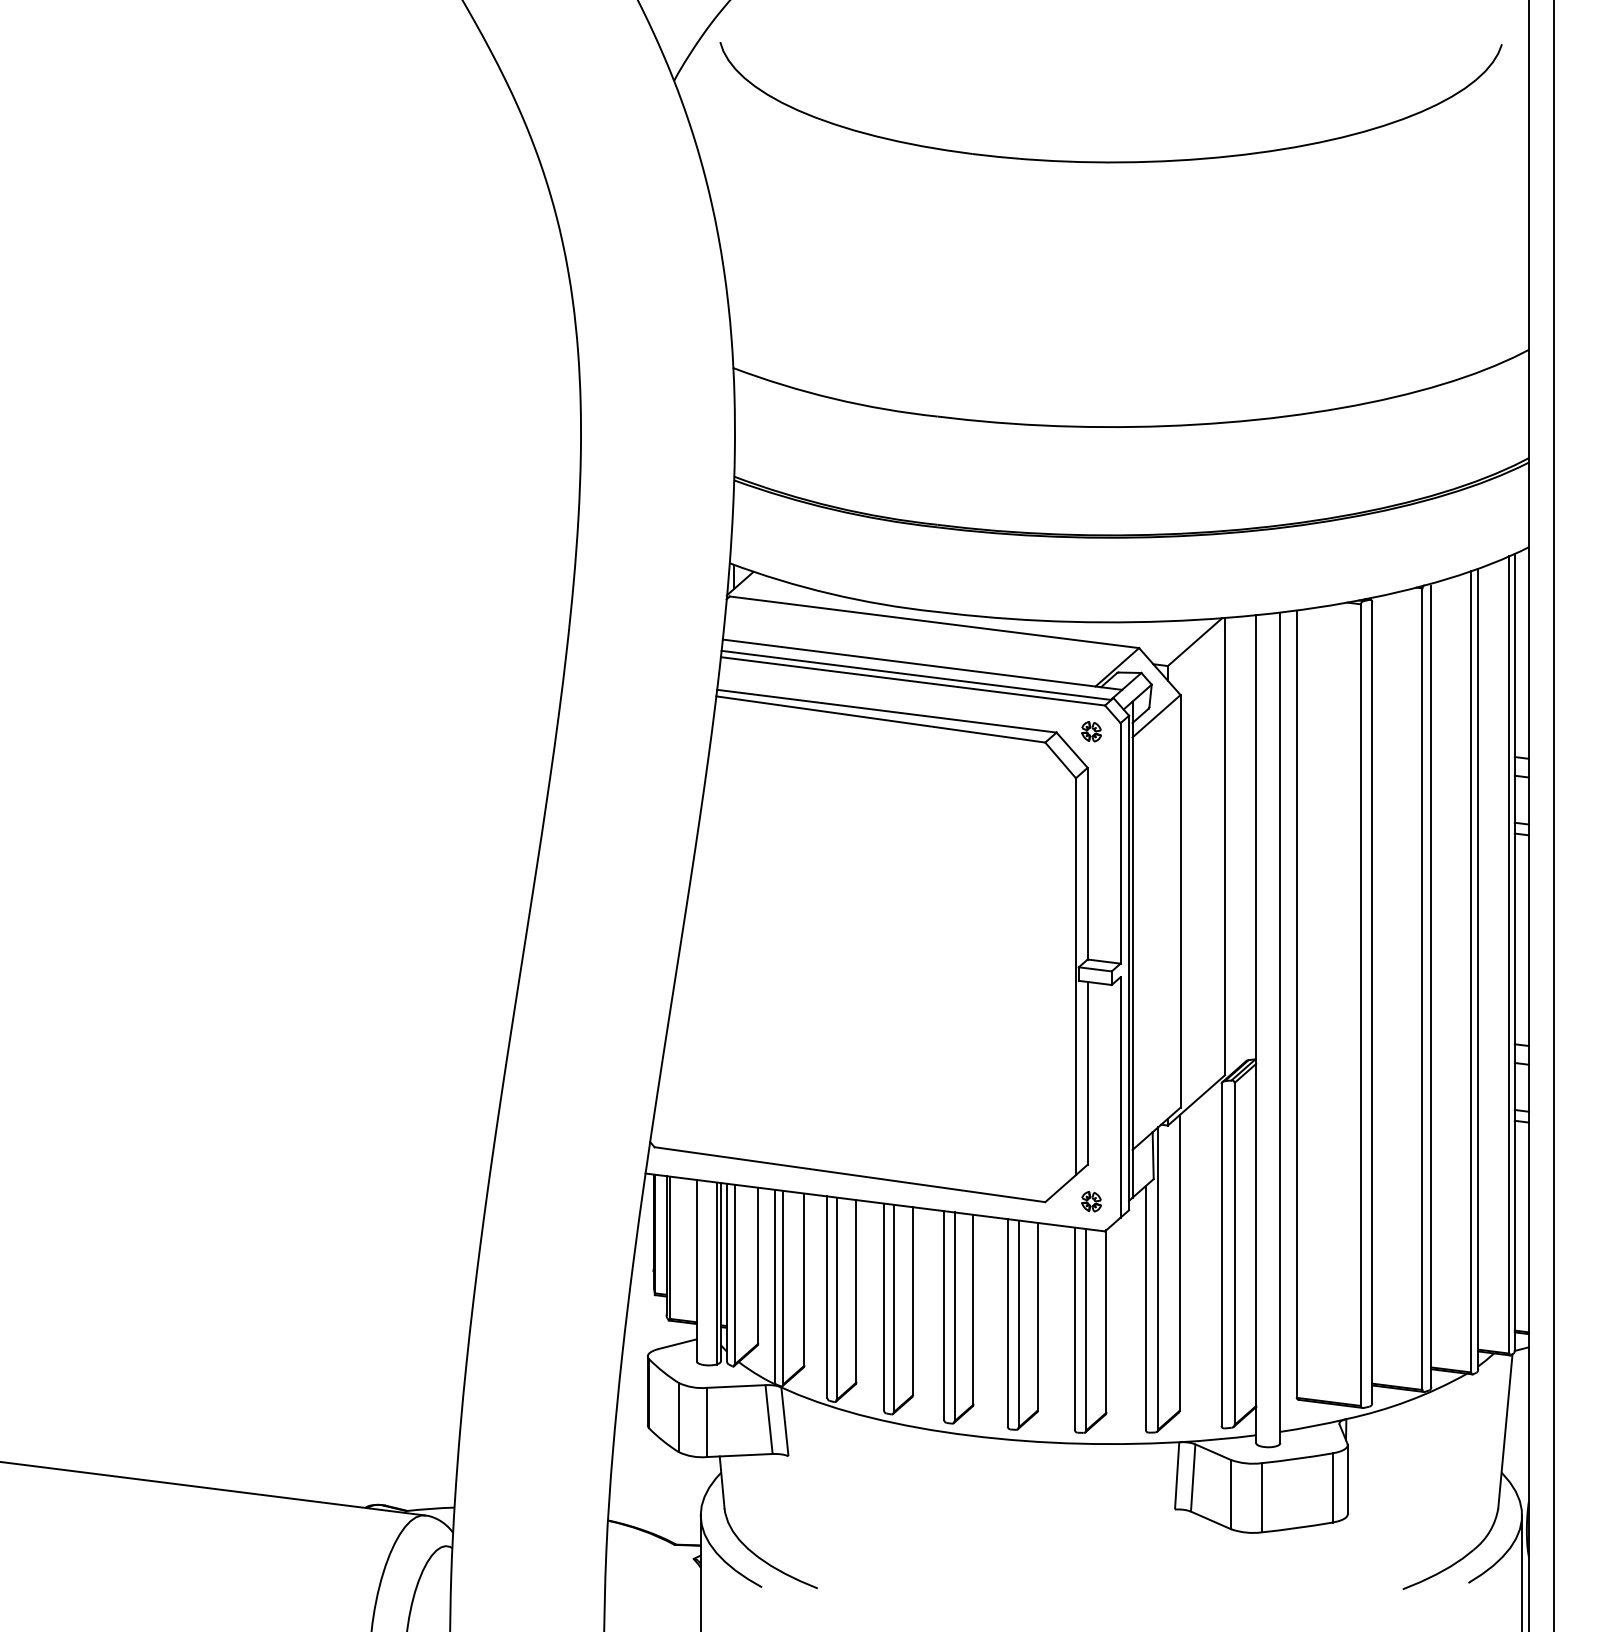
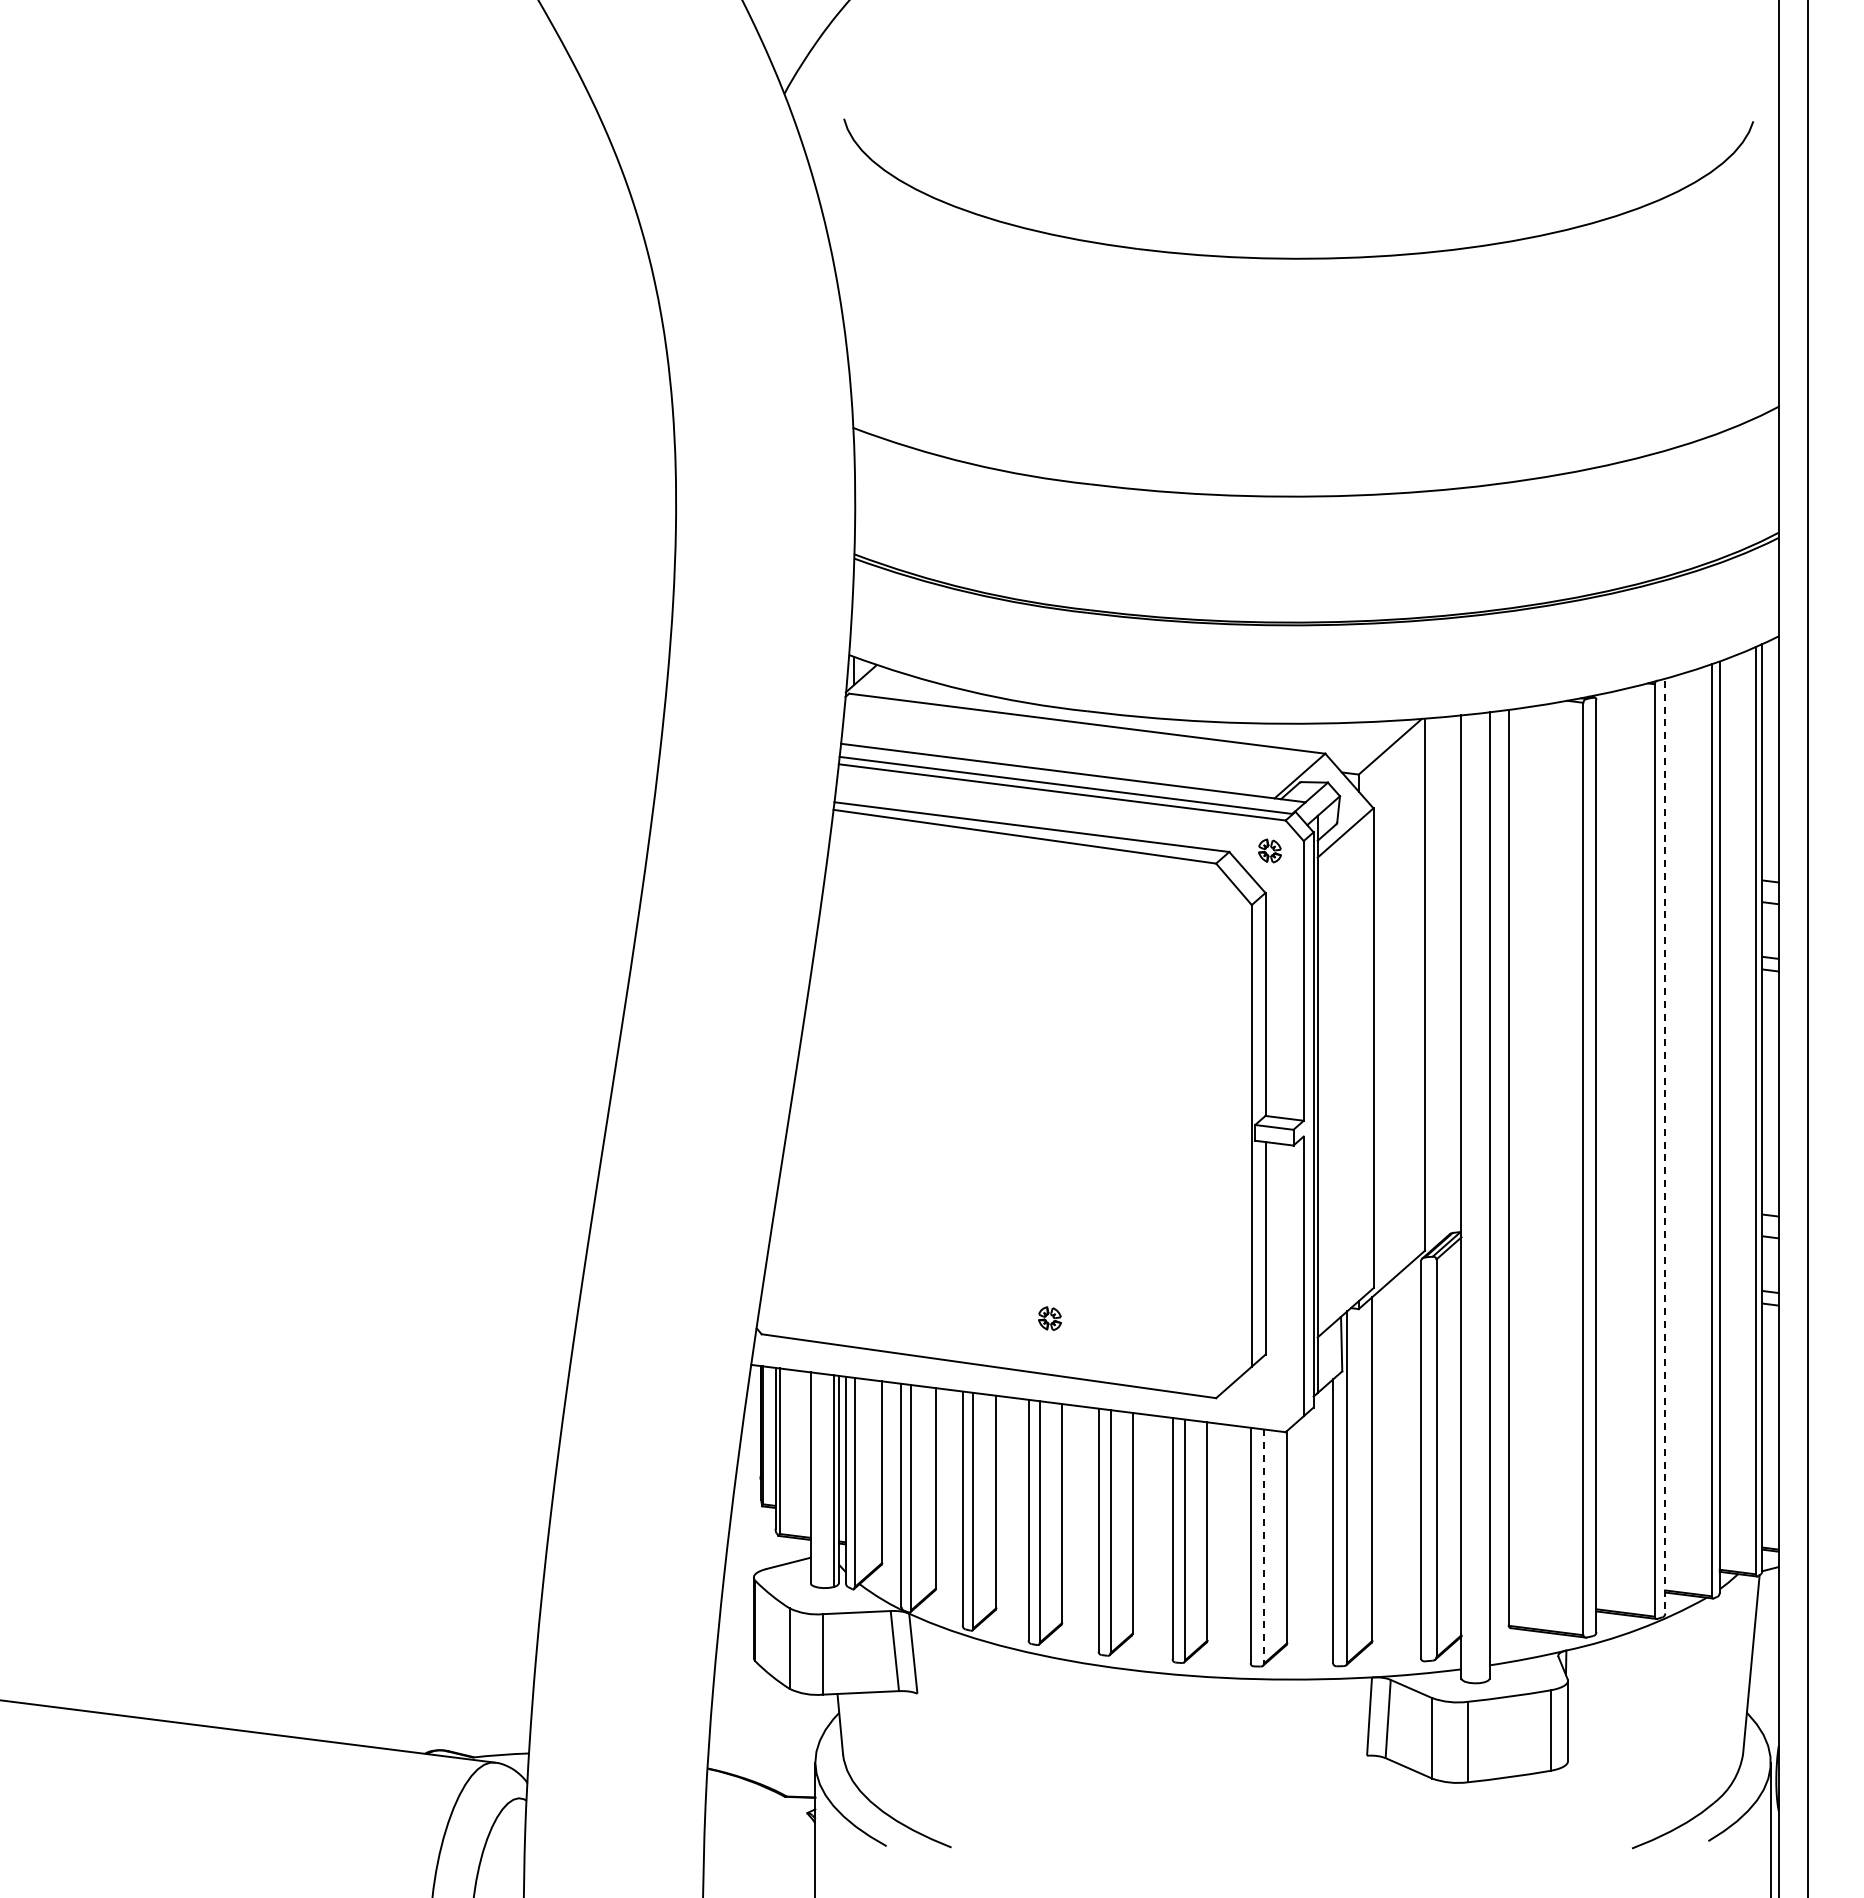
part: (1110, 161) -> (1298, 257), moved
line: (1431, 986) -> (1665, 1147), solid -> dashed
part: (1091, 1201) -> (1049, 1318), moved
line: (1086, 1330) -> (1264, 1547), solid -> dashed

